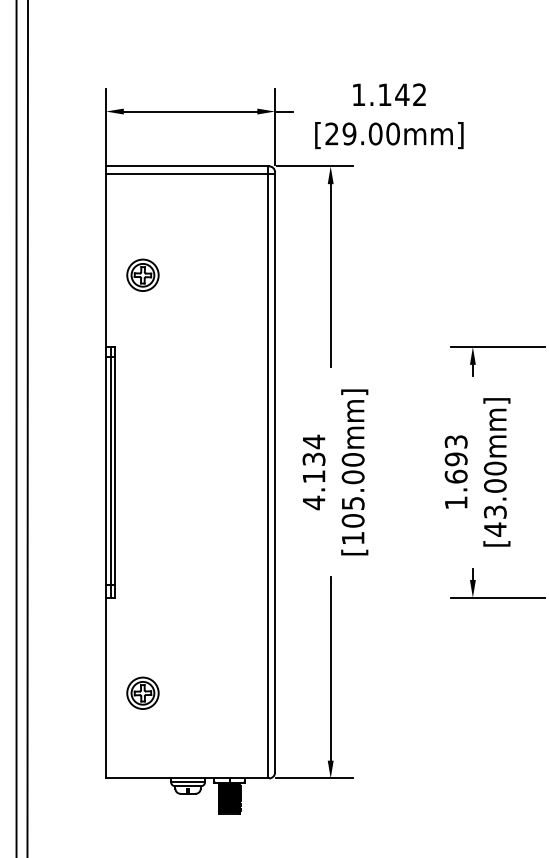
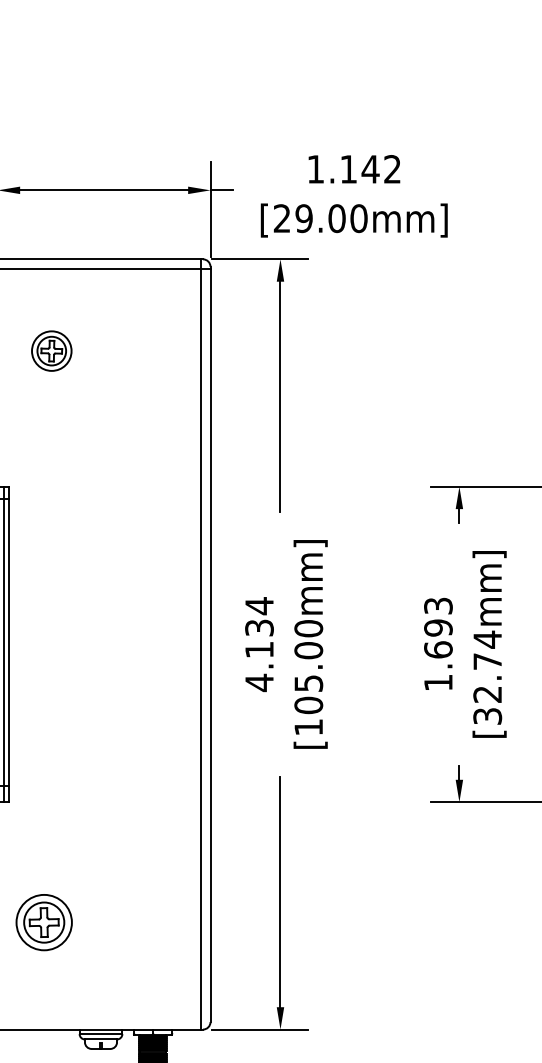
part: (142, 274) -> (51, 350), moved
text: (494, 498) -> (486, 677), [43.00mm] -> [32.74mm]
part: (142, 692) -> (43, 921), size x1.4

